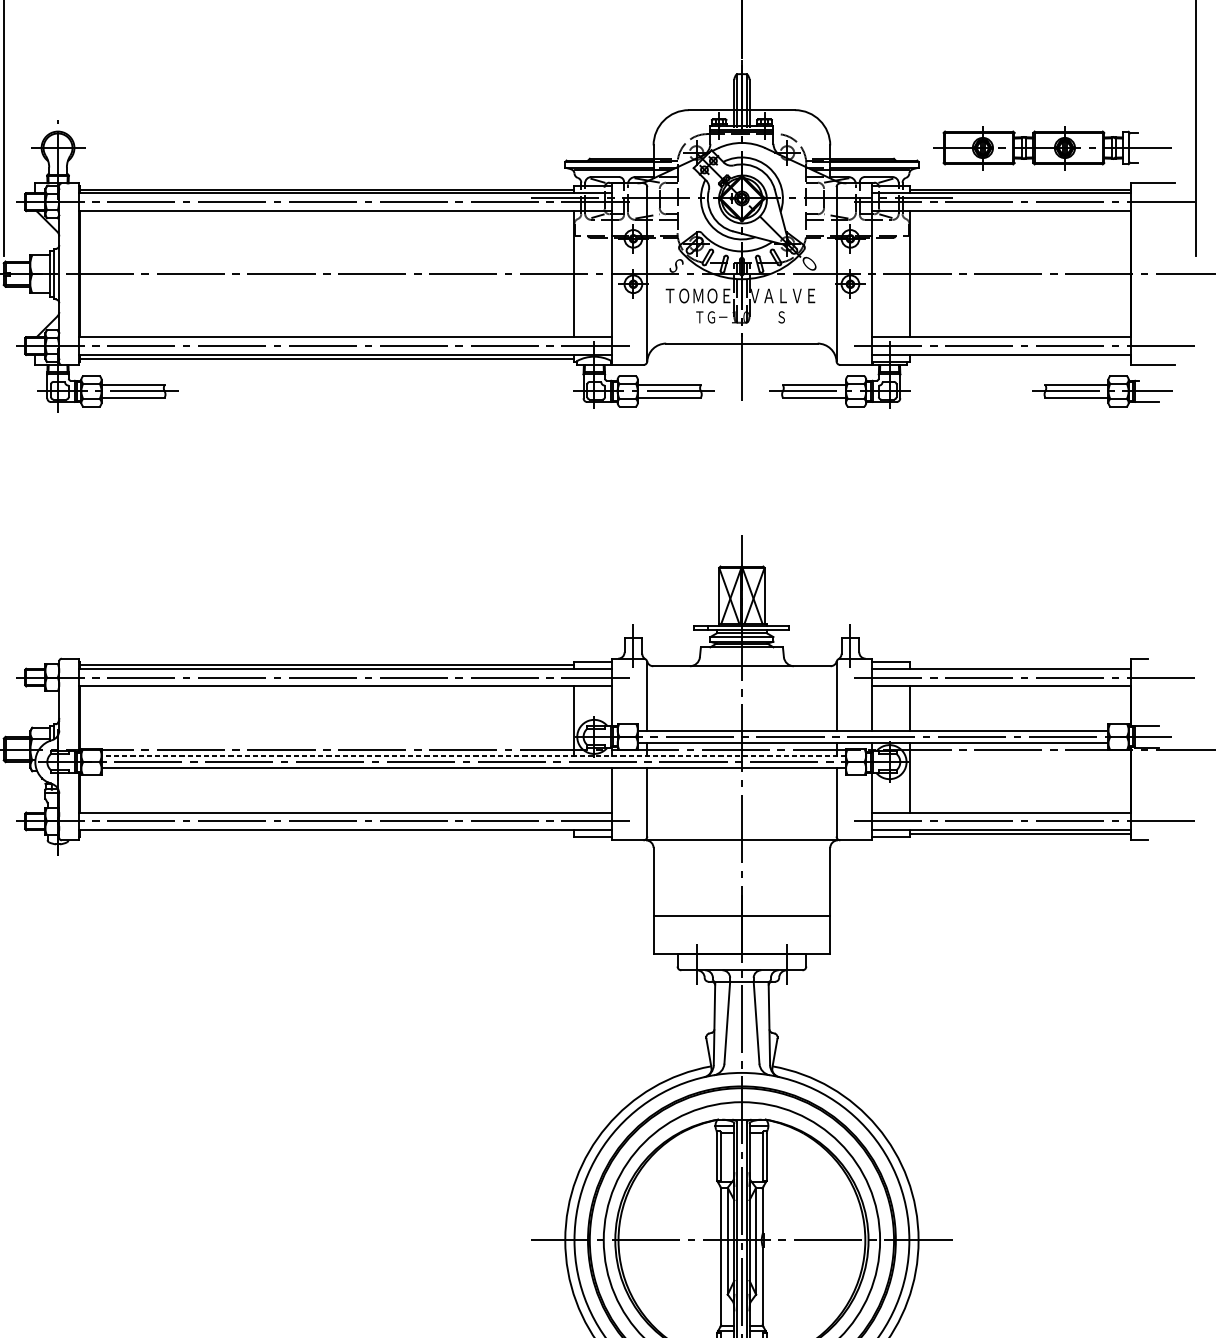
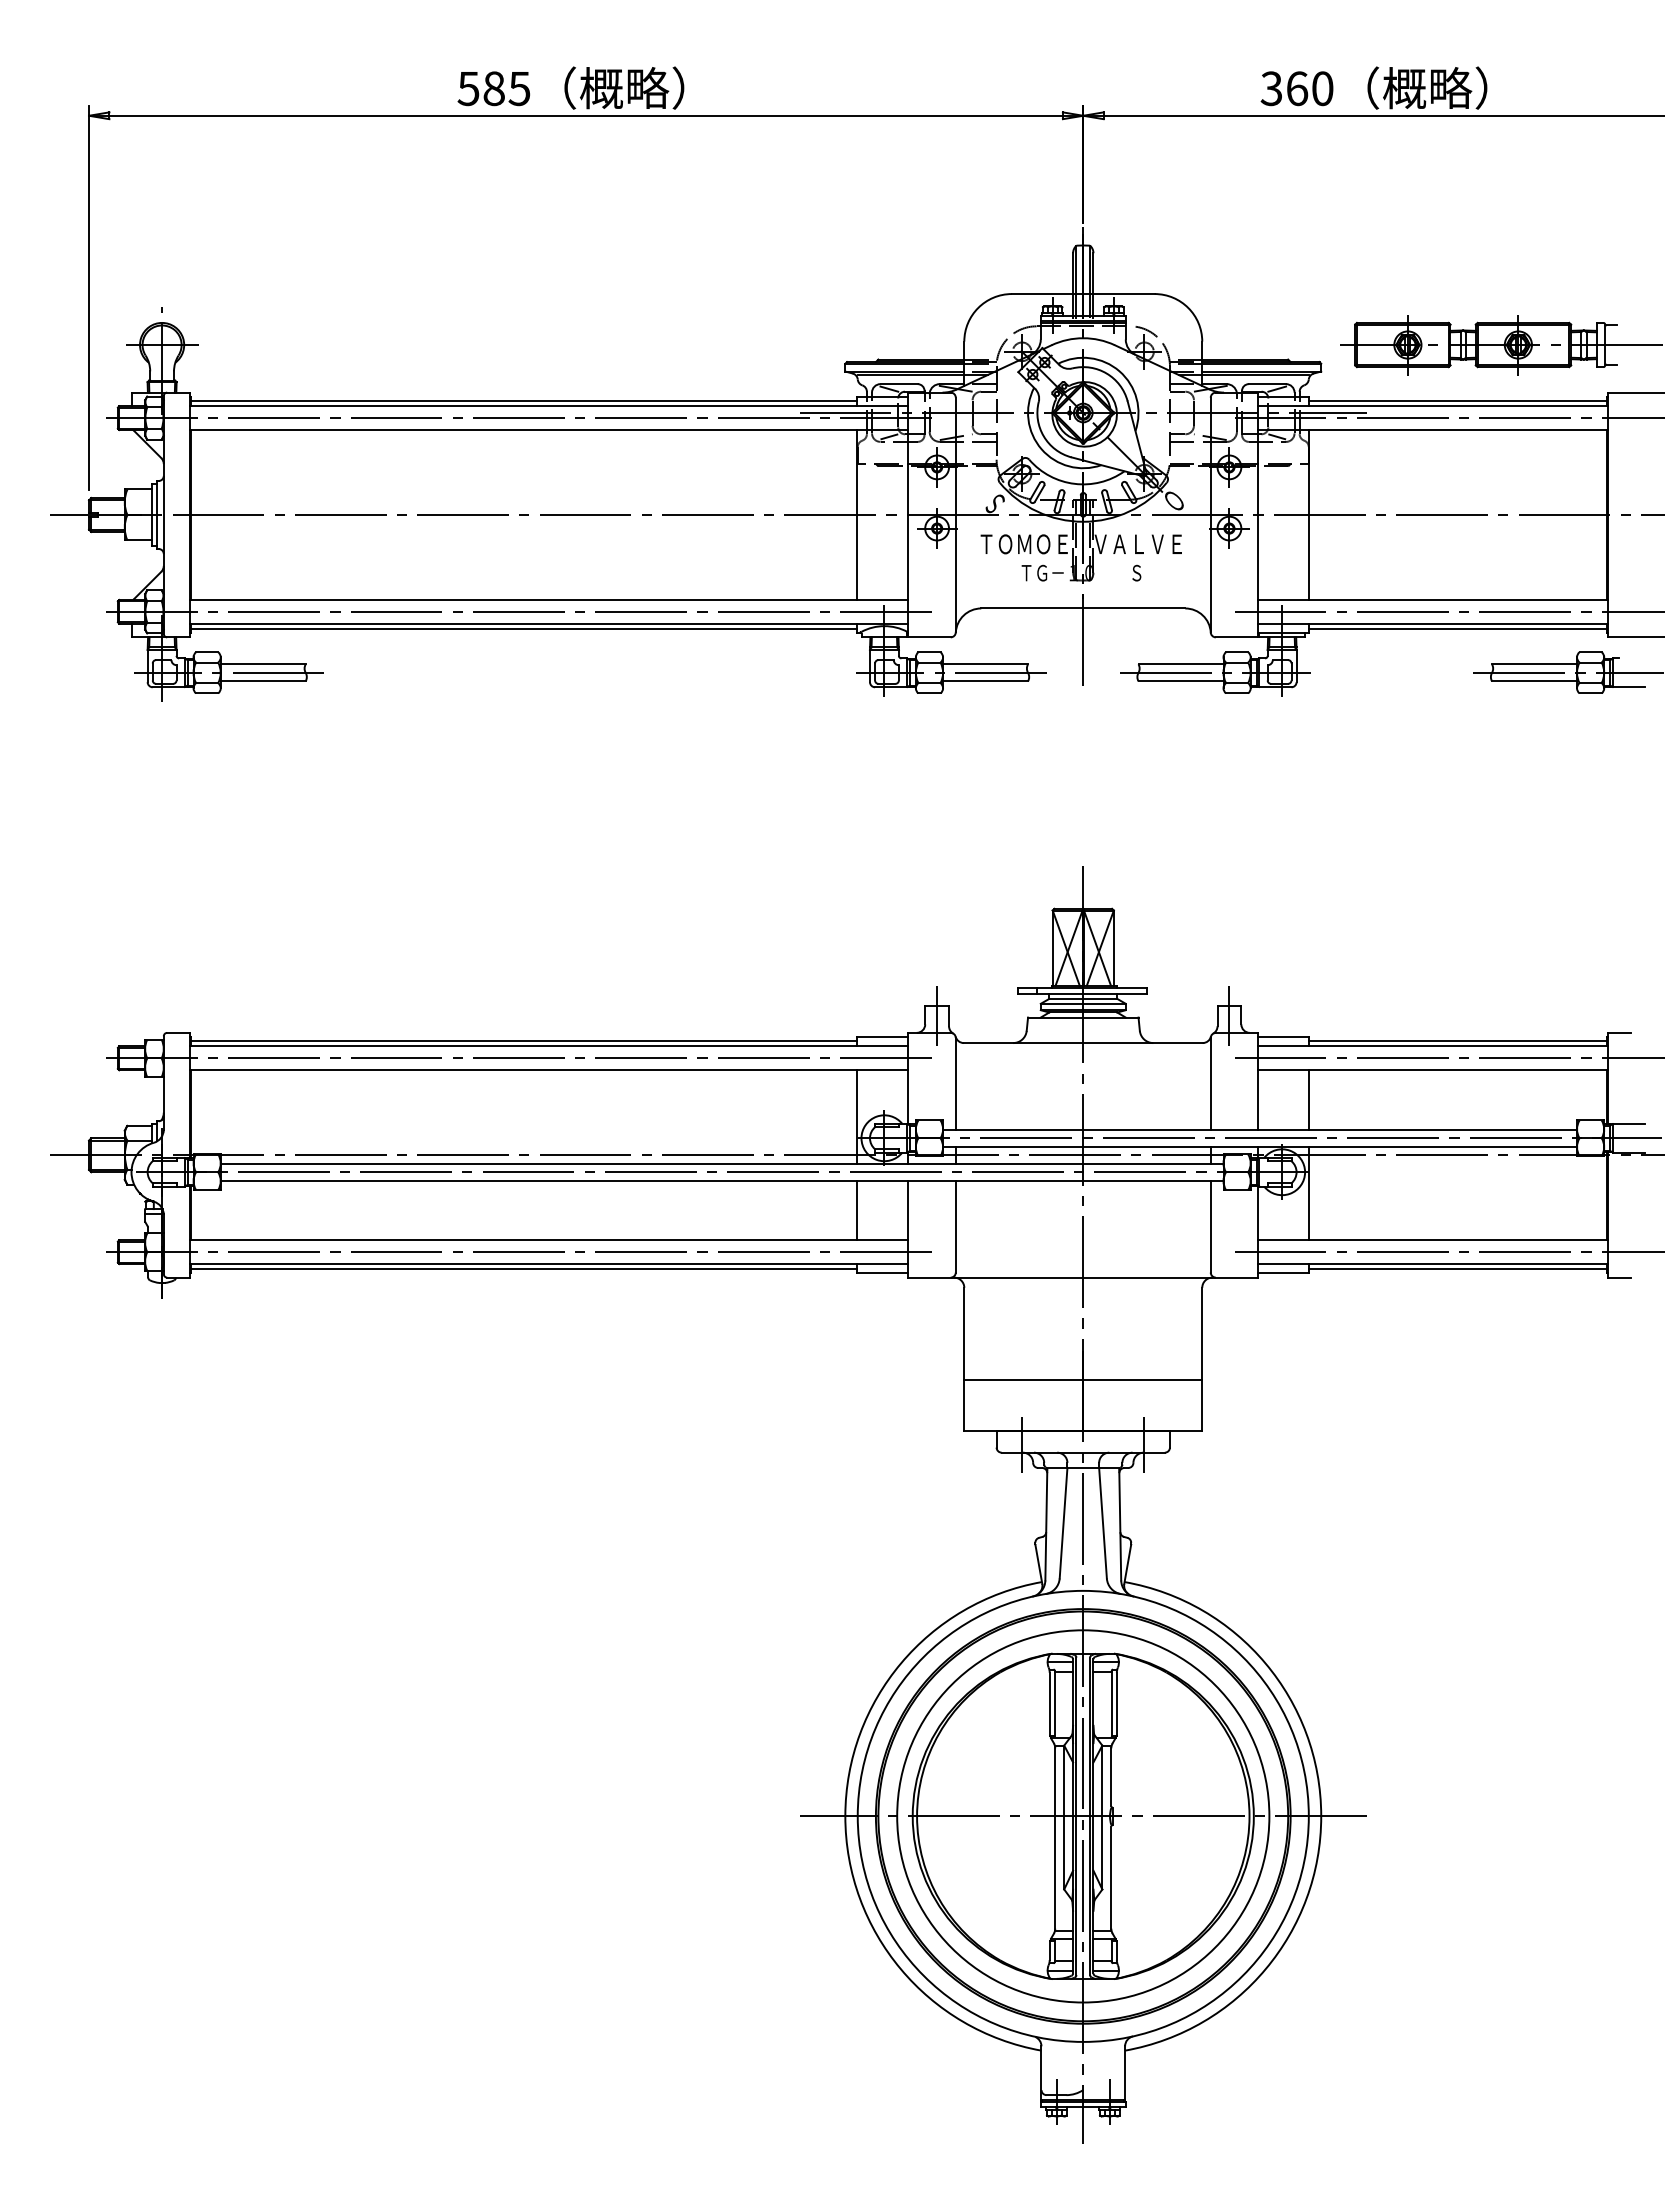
line: (1019, 358) -> (1457, 628), added
line: (1019, 665) -> (1457, 1041), added
line: (473, 755) -> (721, 1163), dashed -> solid
line: (574, 790) -> (857, 1210), added
line: (327, 834) -> (524, 1269), added

